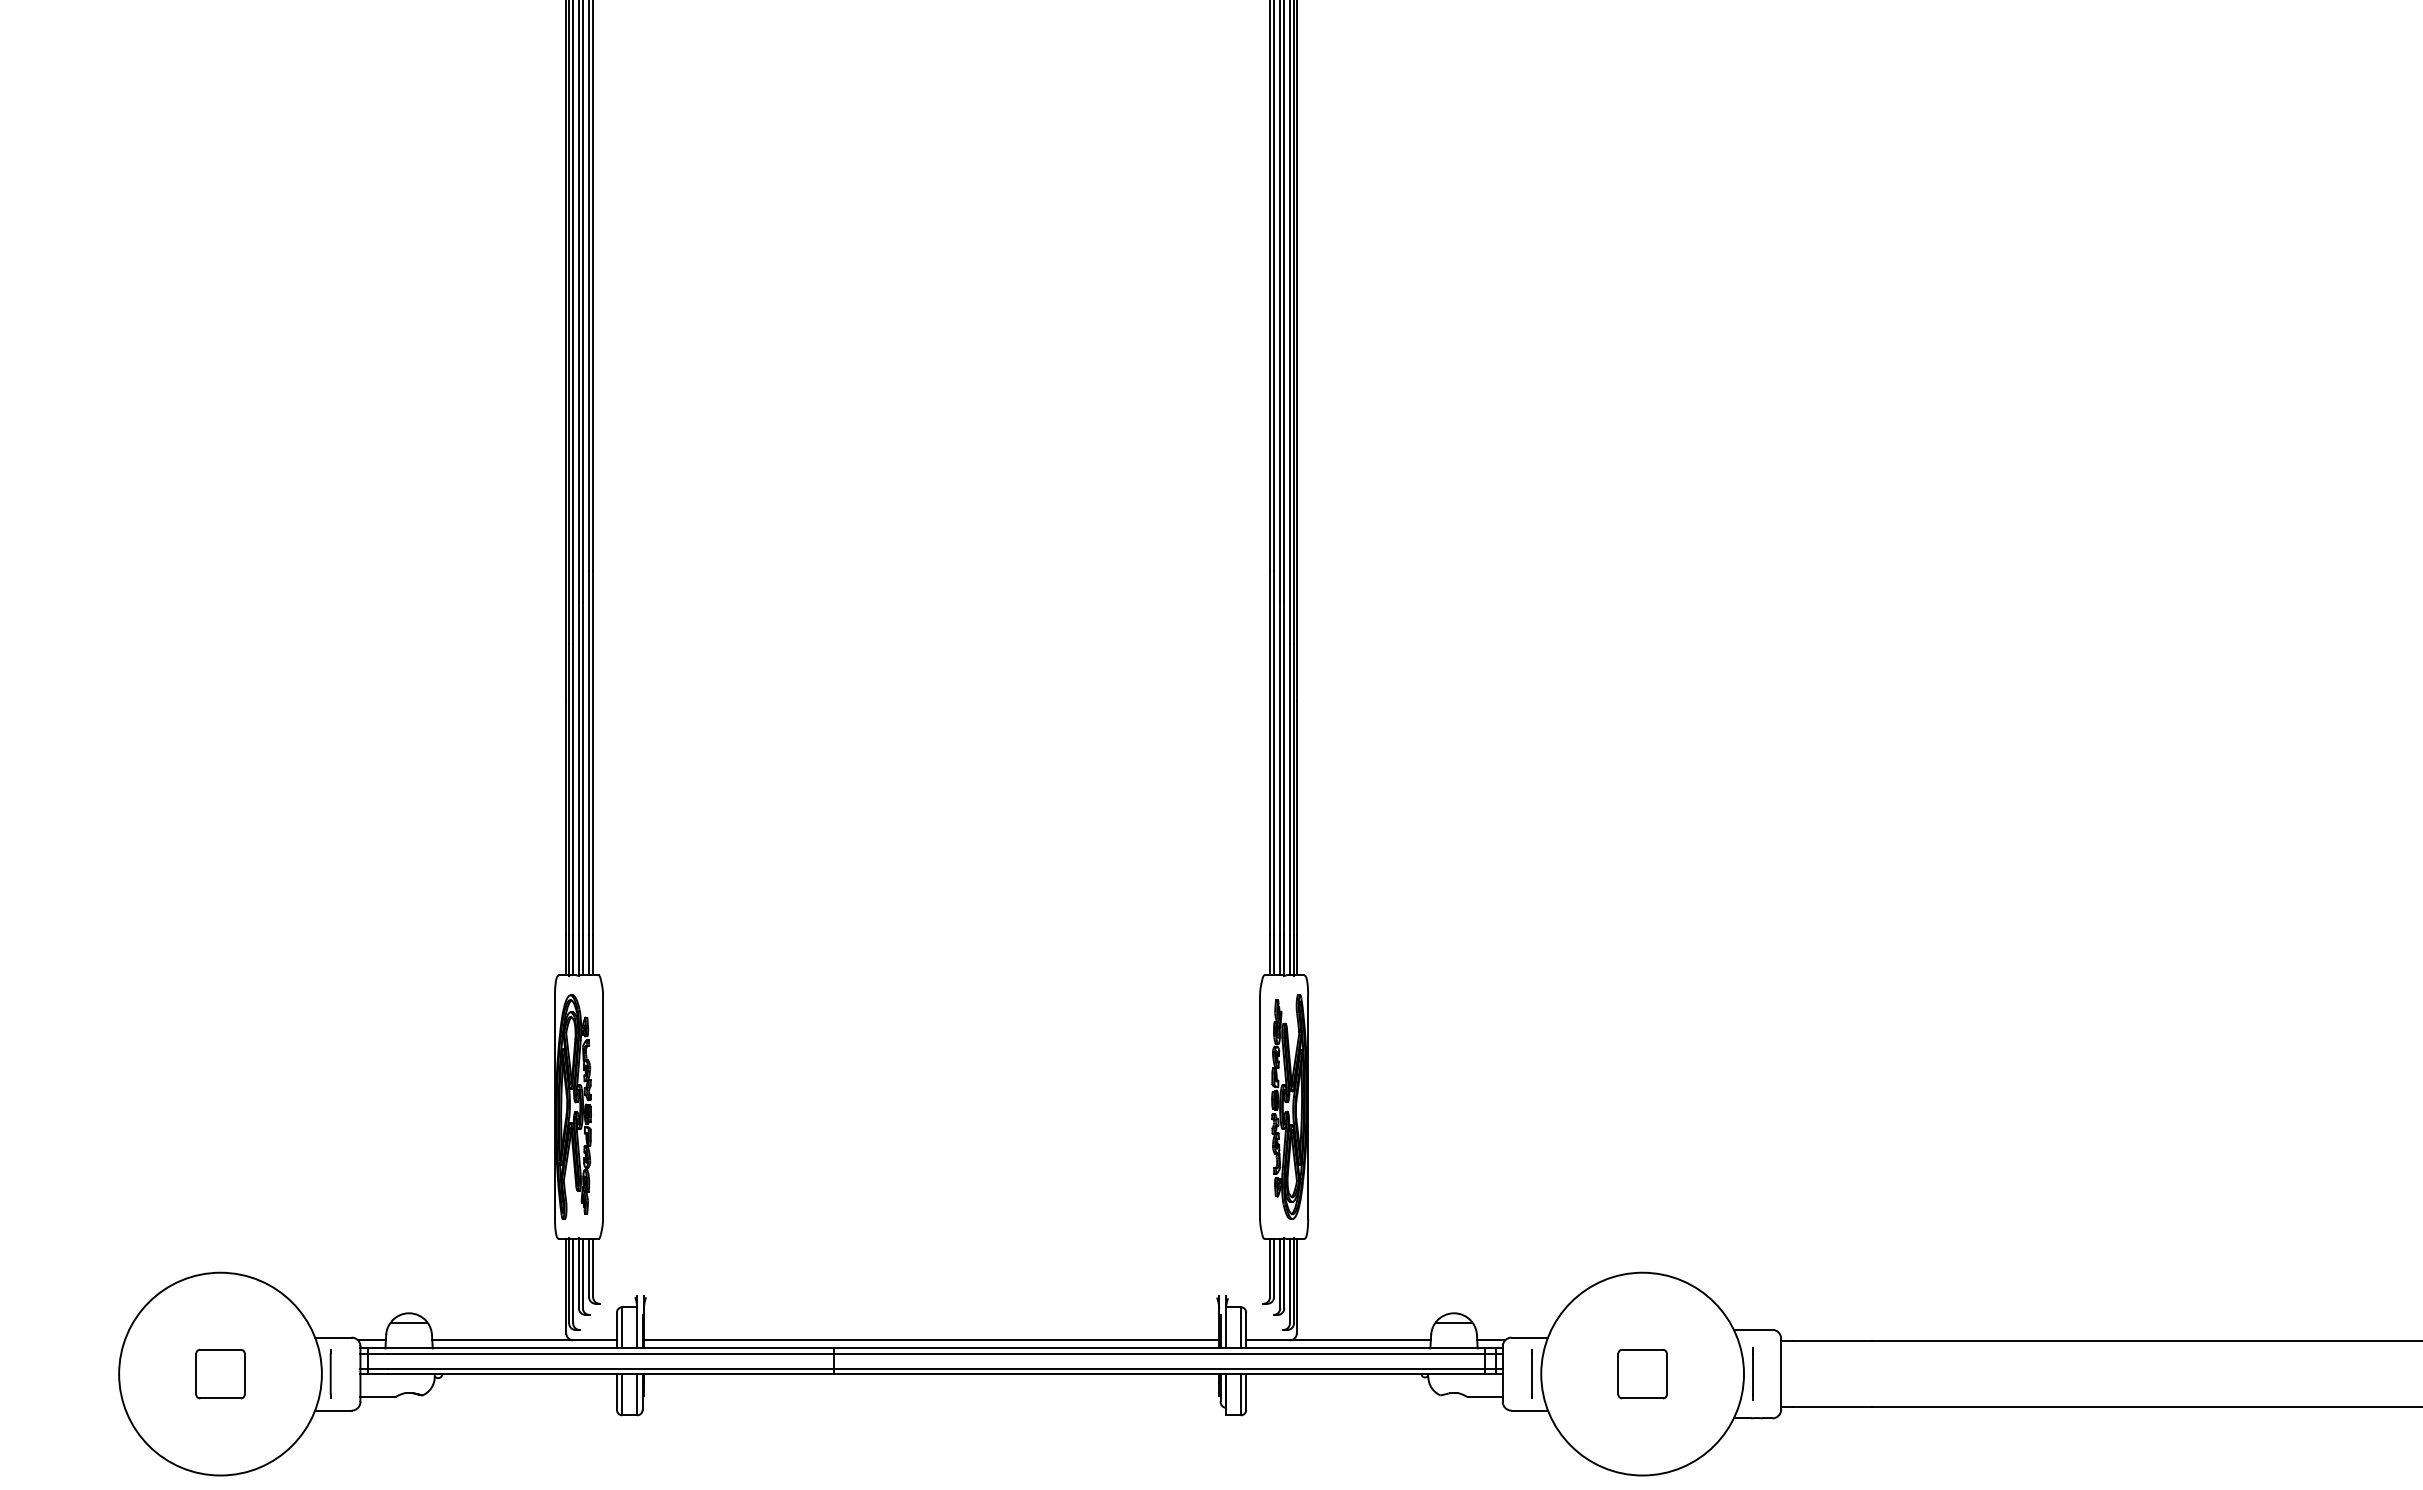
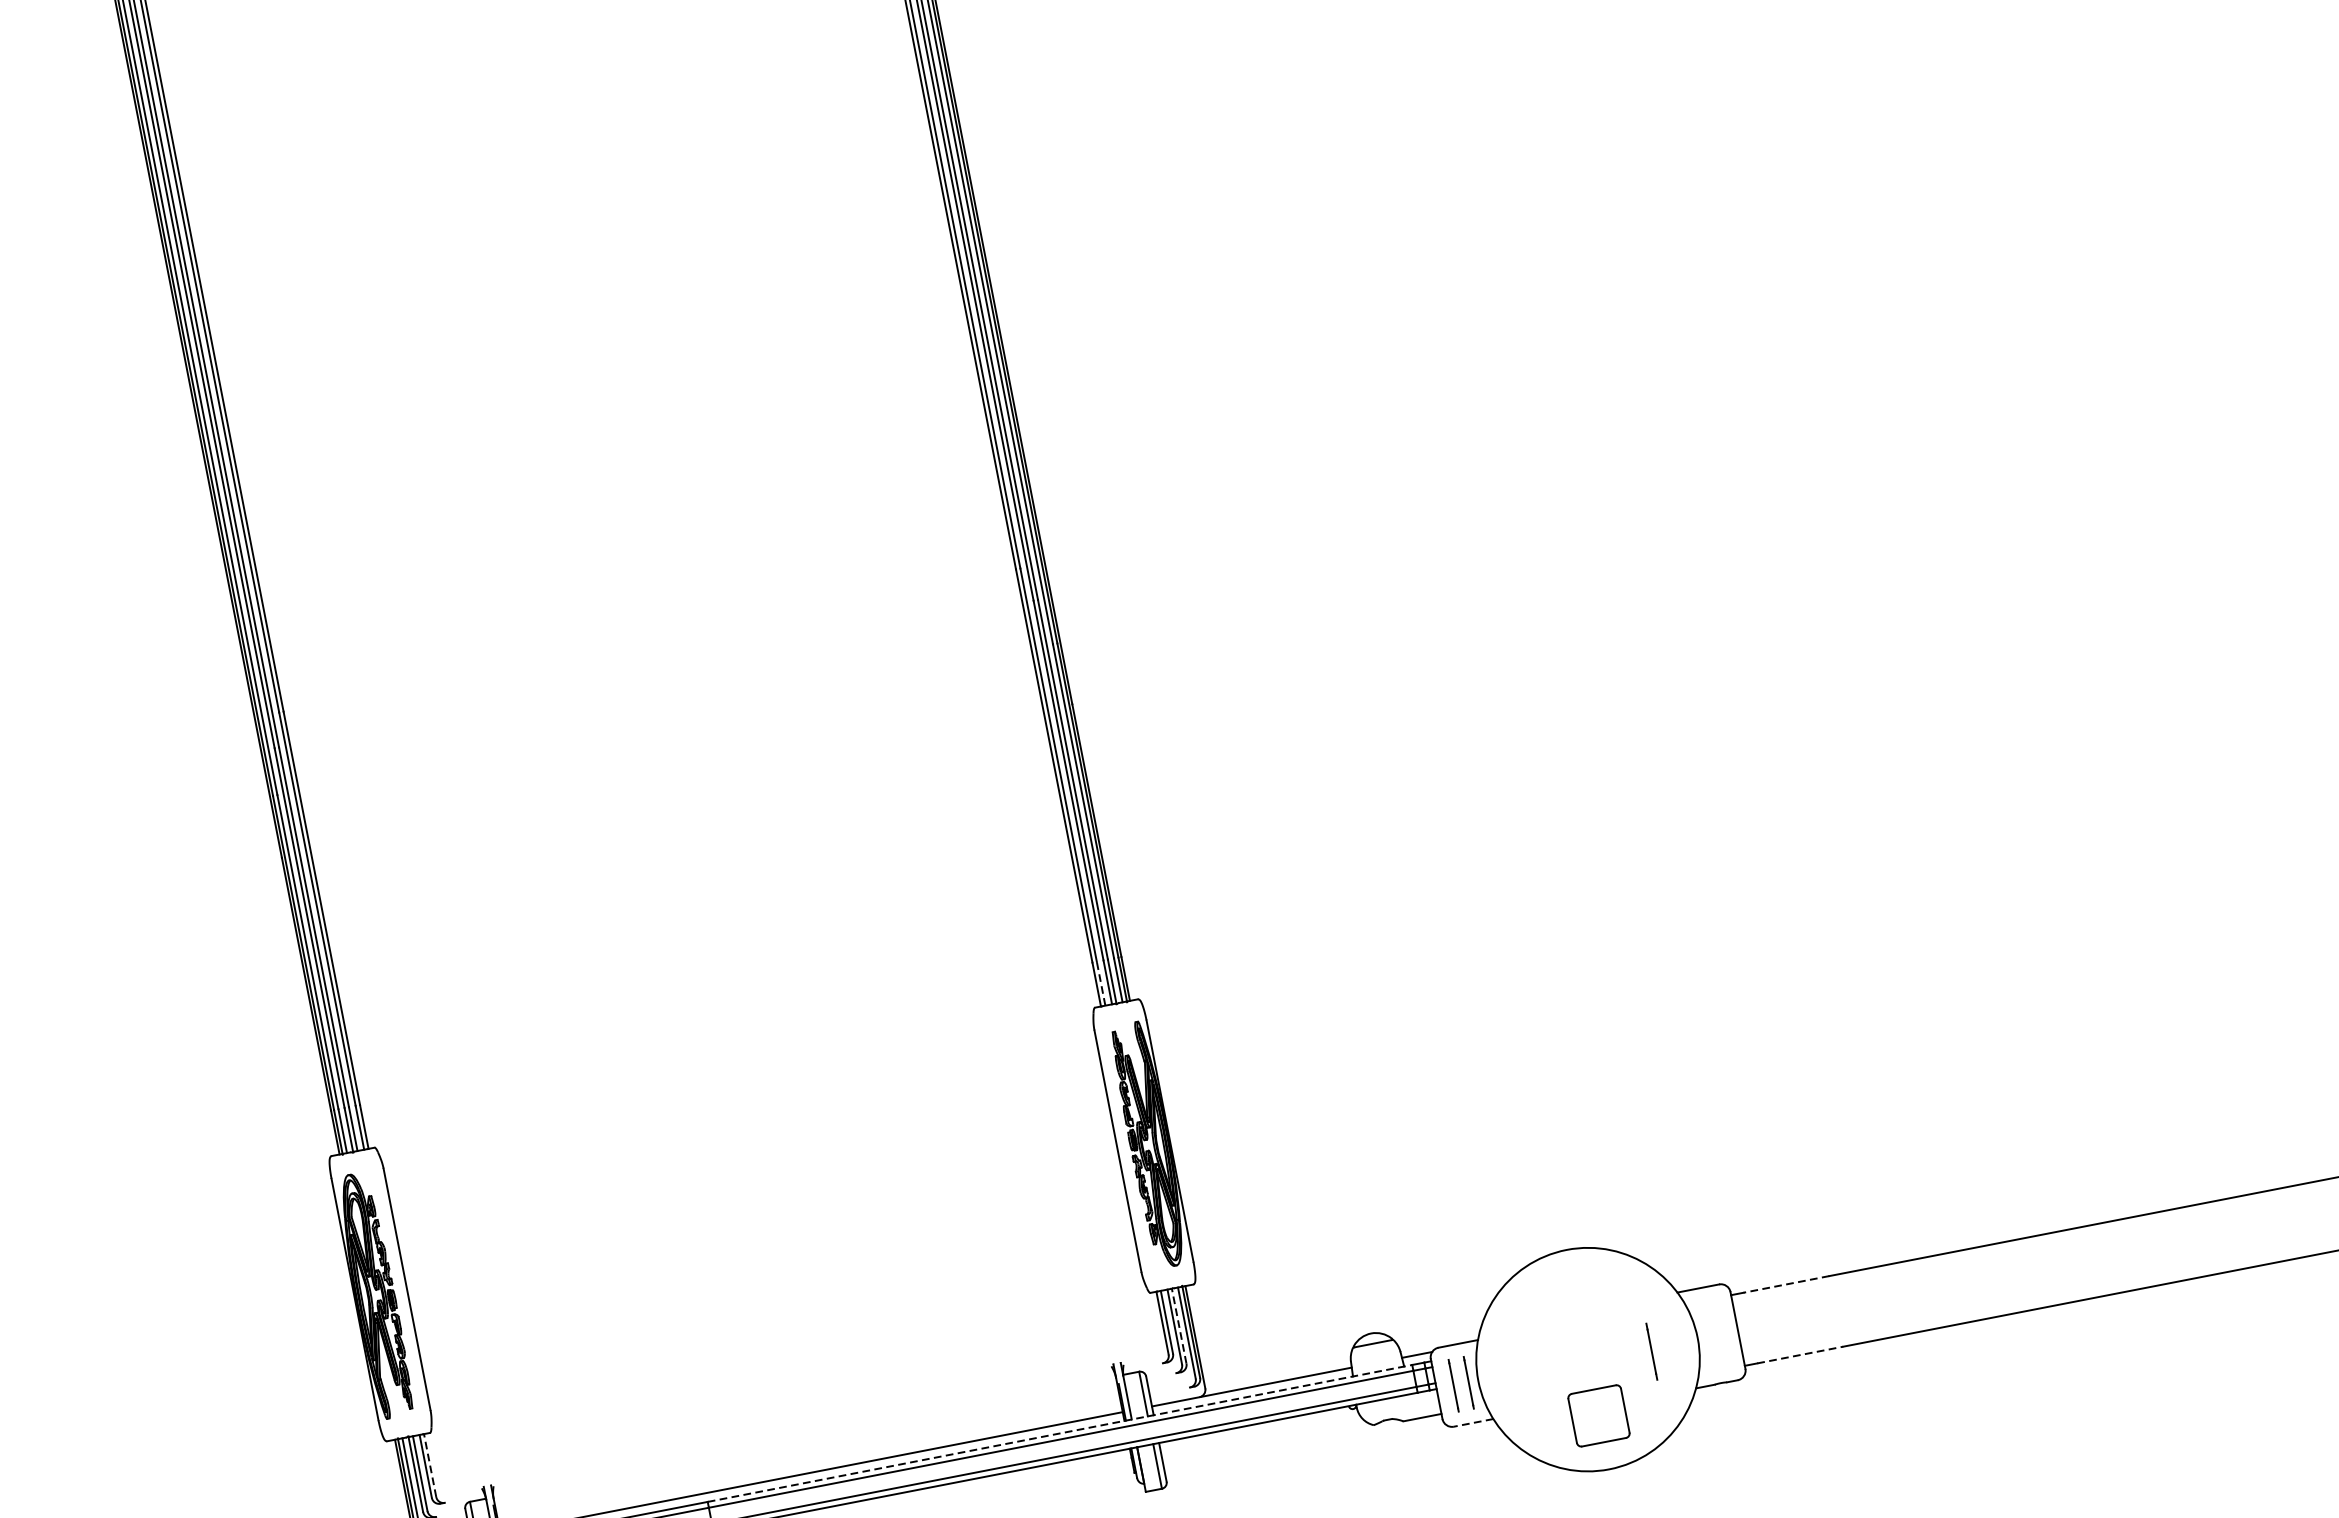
line: (1274, 954) -> (1101, 983), solid -> dashed
line: (593, 1267) -> (430, 1464), solid -> dashed
line: (1284, 1273) -> (1179, 1326), solid -> dashed
line: (1832, 1341) -> (1786, 1284), solid -> dashed
line: (1159, 1348) -> (1059, 1433), solid -> dashed
line: (1517, 1373) -> (1452, 1385), added
part: (1642, 1373) -> (1598, 1415), moved
line: (1752, 1373) -> (1651, 1351), moved
line: (1832, 1406) -> (1800, 1354), solid -> dashed
line: (1529, 1410) -> (1473, 1422), solid -> dashed

